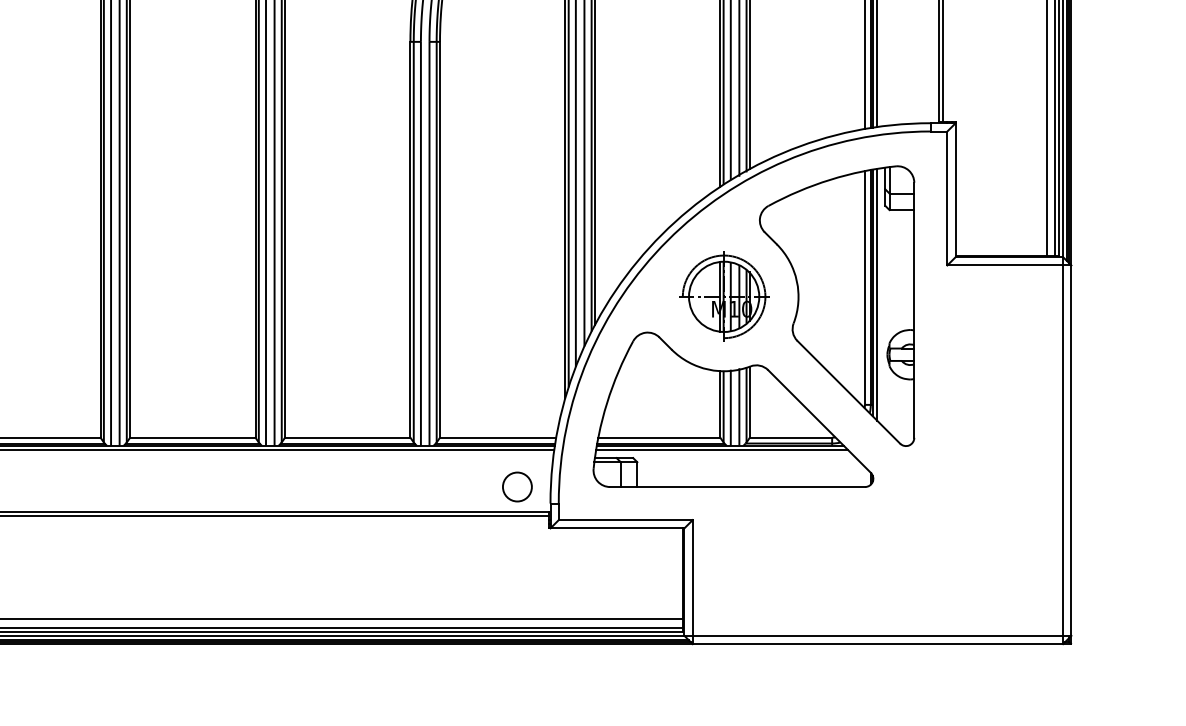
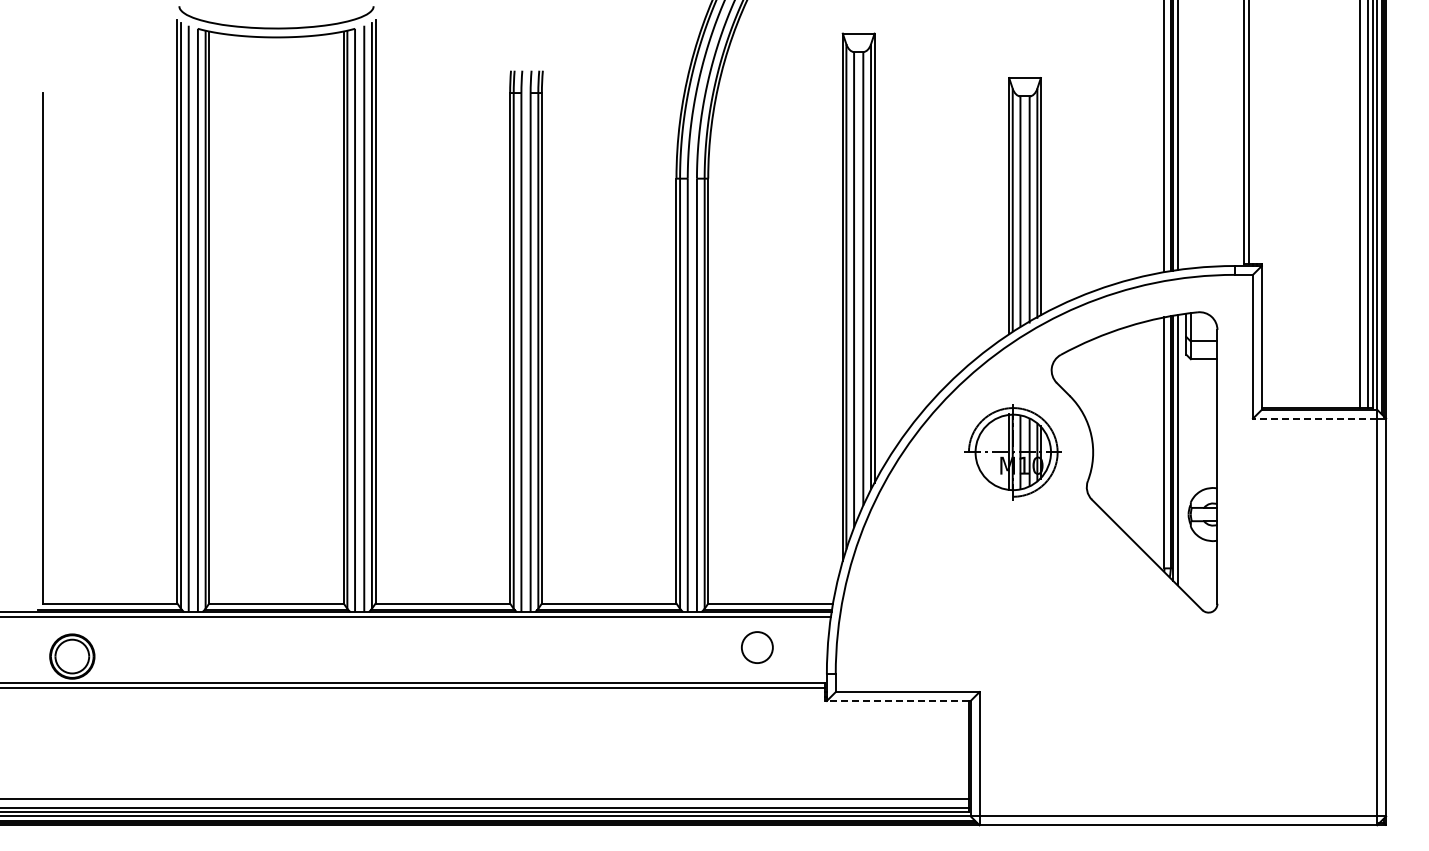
line: (1004, 265) -> (1314, 418), solid -> dashed
part: (733, 409) -> (1023, 573), removed
circle: (517, 486) -> (757, 647), moved
line: (616, 527) -> (897, 700), solid -> dashed

